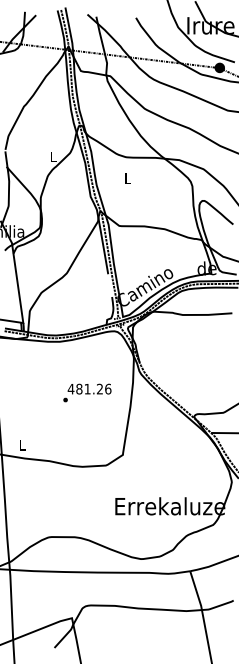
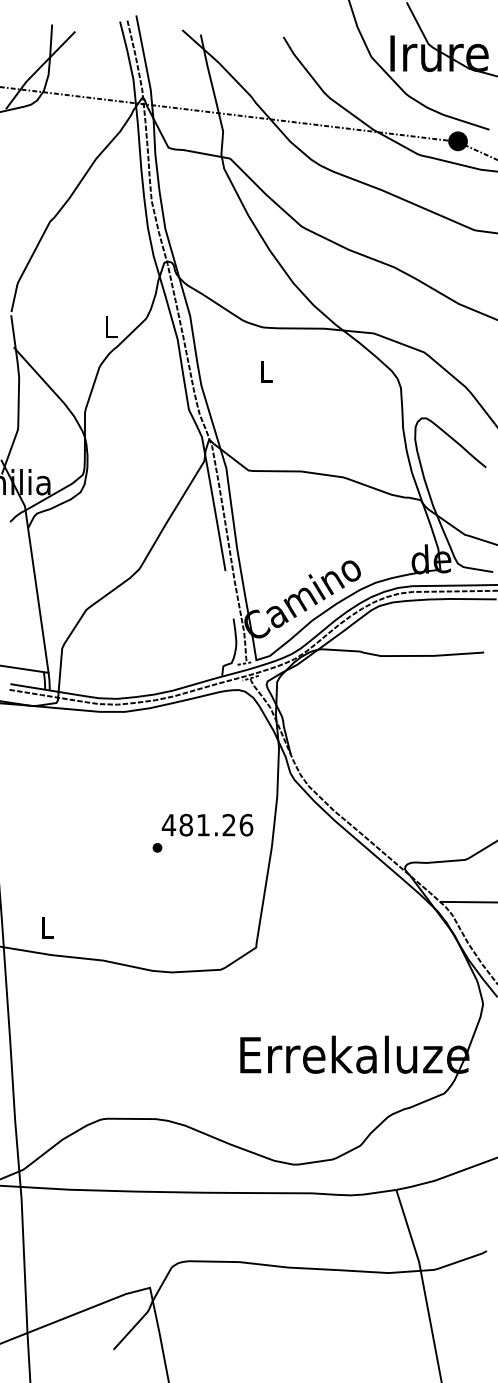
text: (87, 392) -> (203, 832), moved

